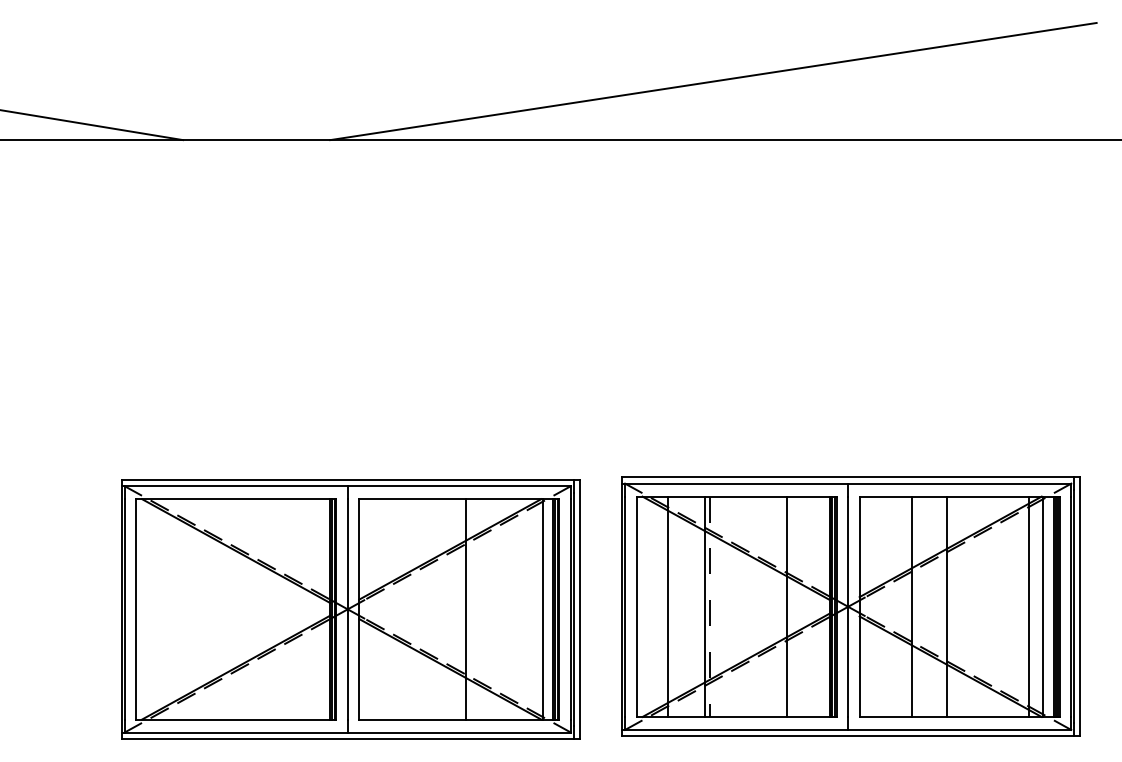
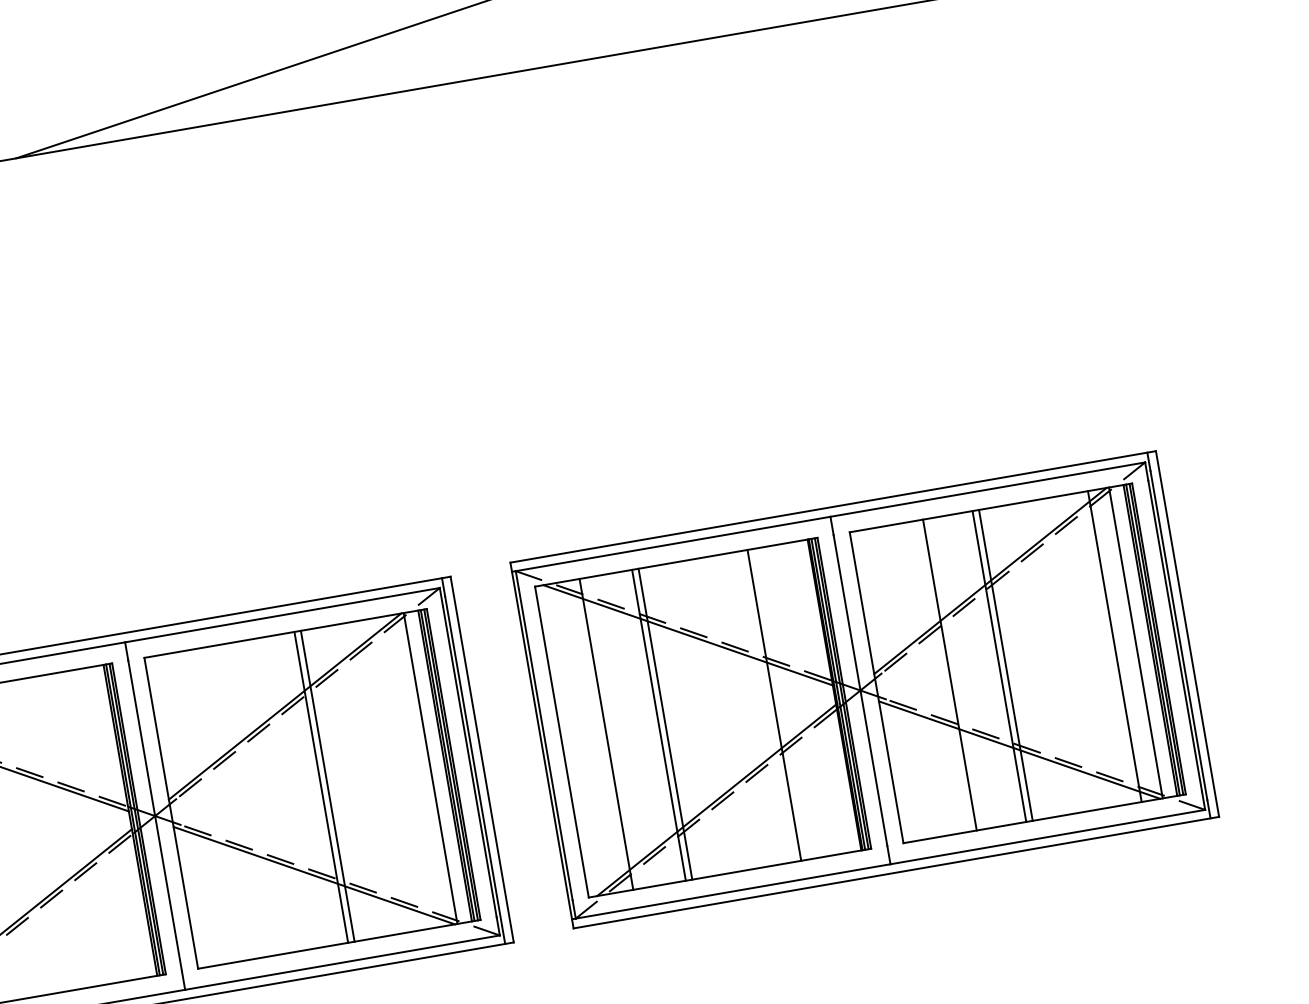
line: (951, 606) -> (1006, 664), added
line: (709, 607) -> (664, 725), dashed -> solid
line: (470, 609) -> (328, 786), added

